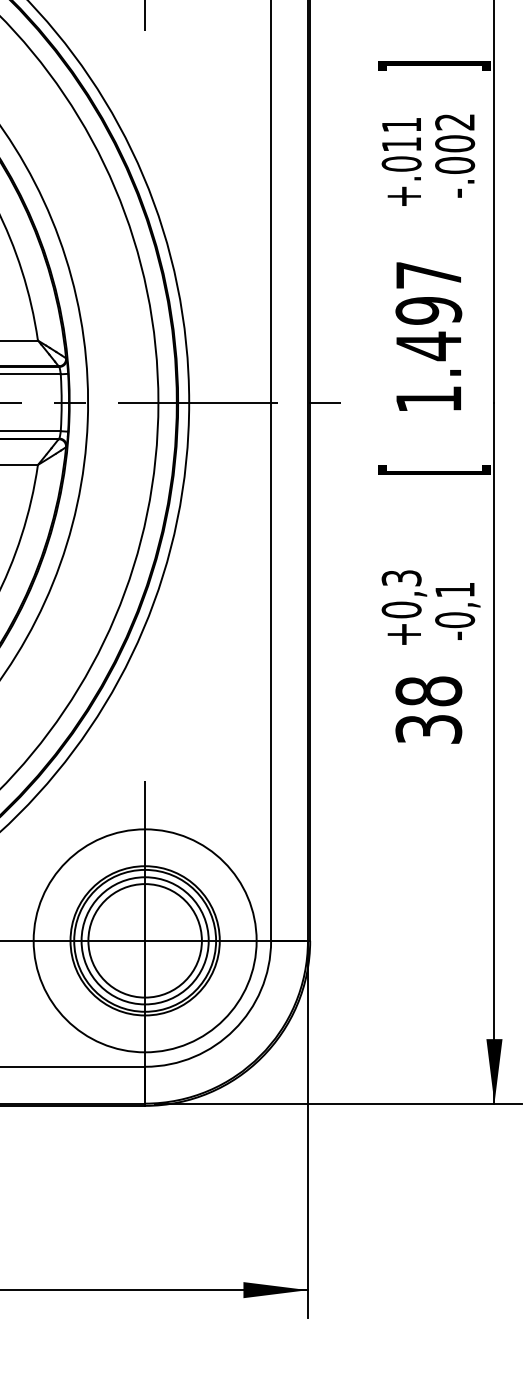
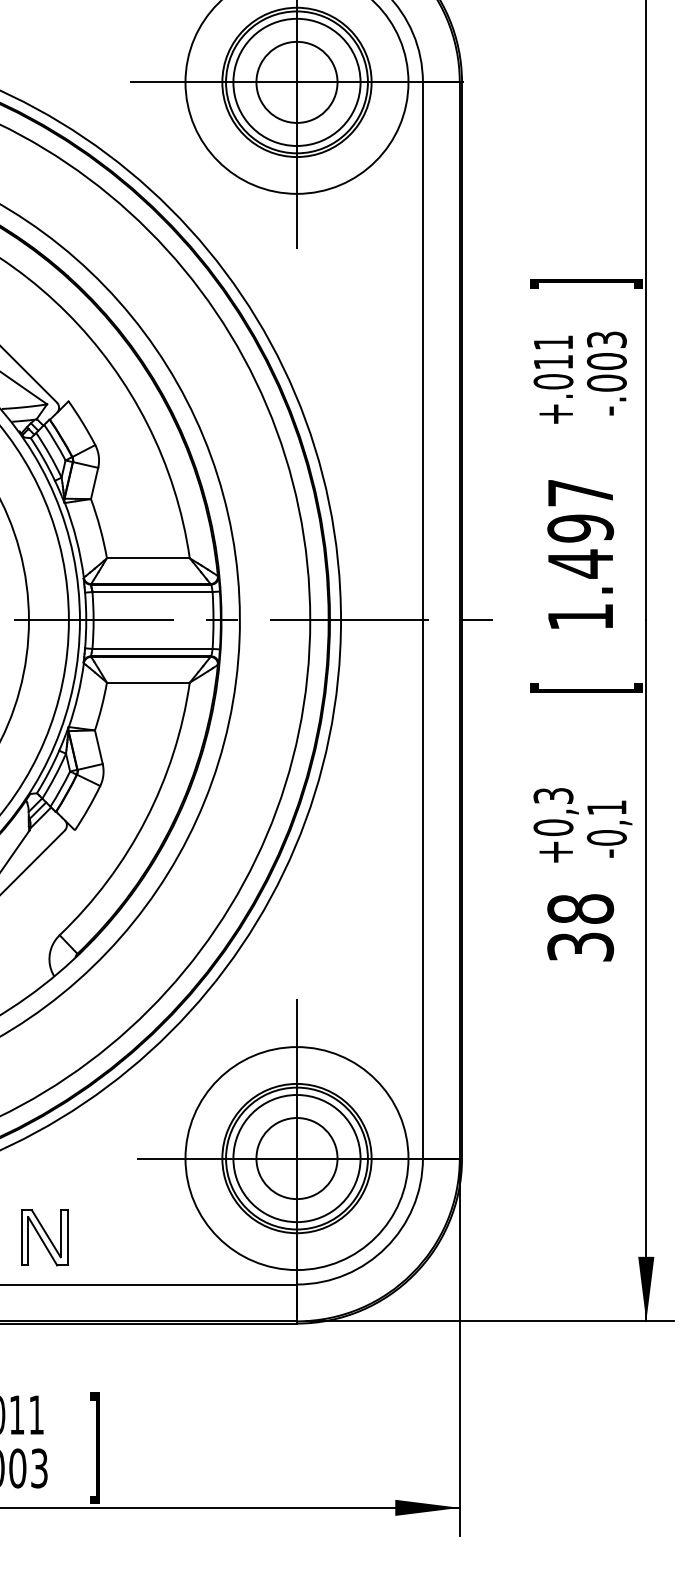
text: (454, 121) -> (606, 339), -.002 -> -.003
circle: (144, 940) -> (296, 1158), size x0.71

